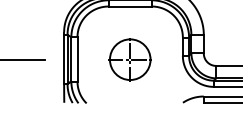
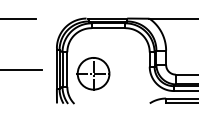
part: (130, 59) -> (93, 73), moved

